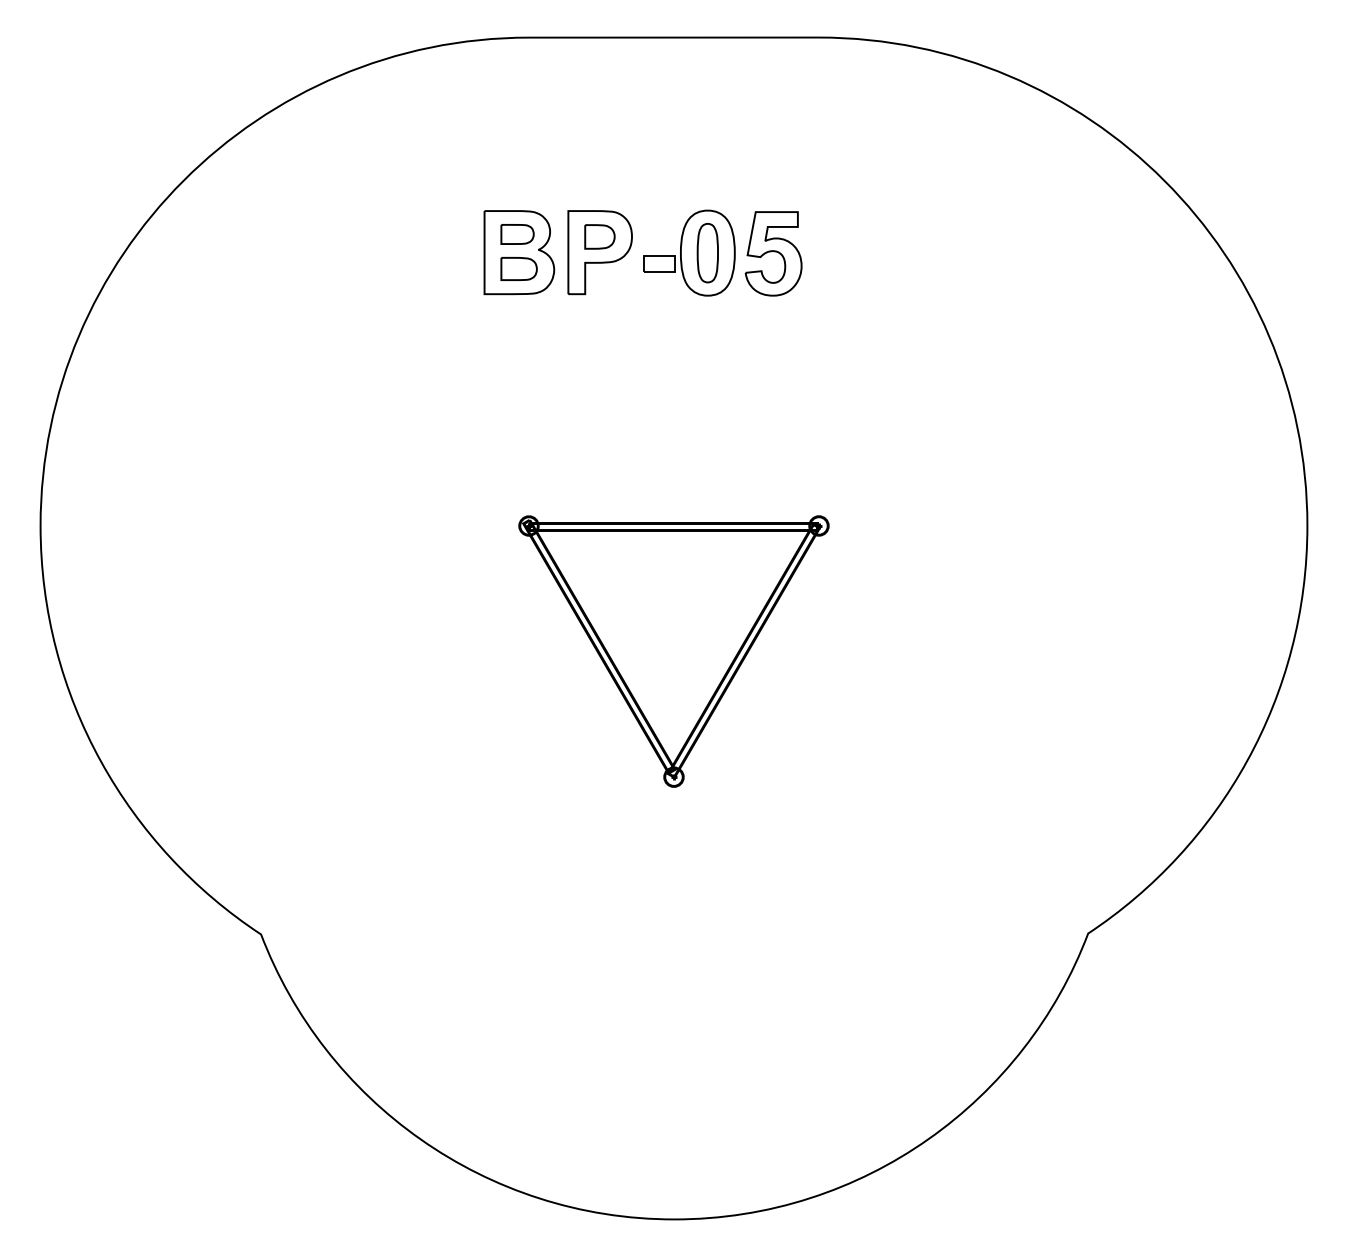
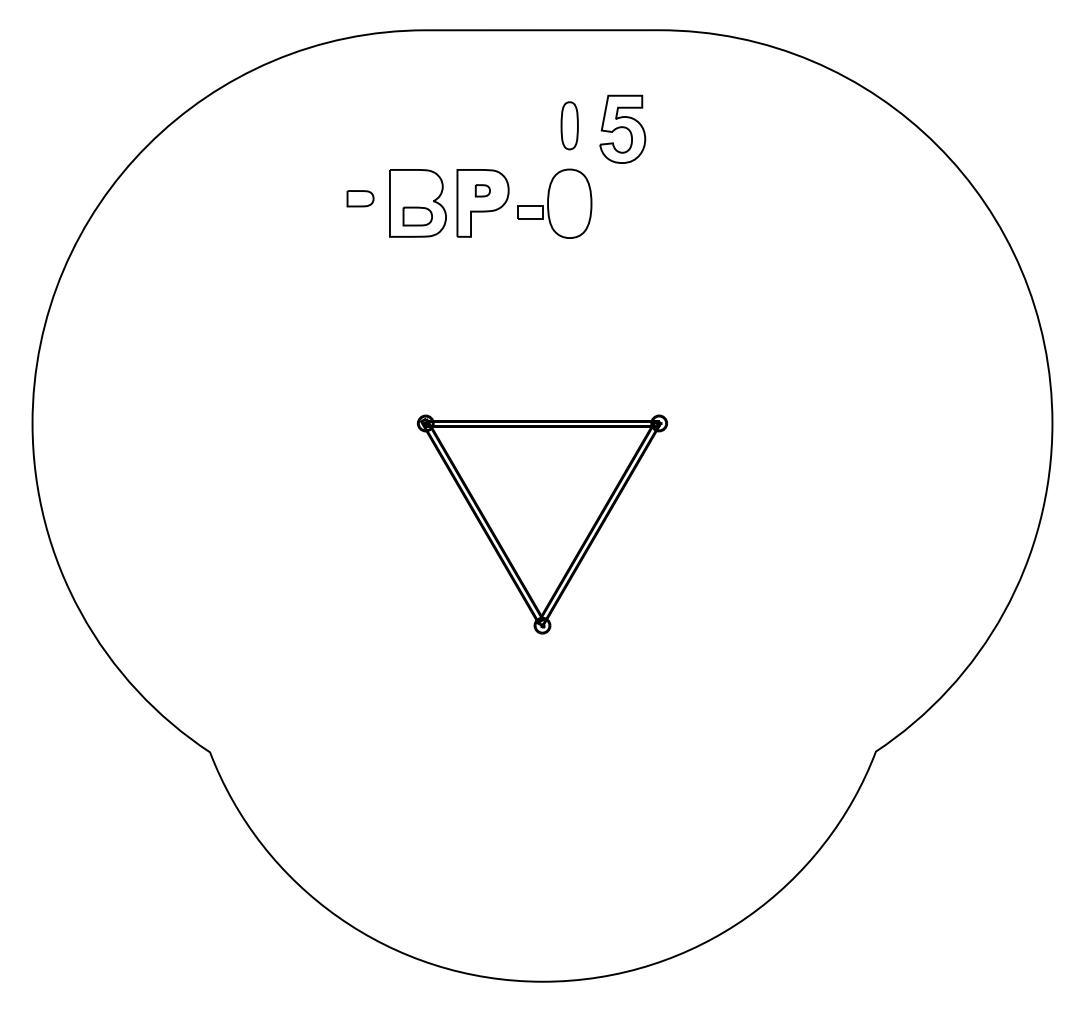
part: (517, 234) -> (360, 198), moved
part: (599, 236) -> (482, 190), size x0.6
part: (707, 252) -> (569, 125), moved
part: (773, 252) -> (622, 128), moved

